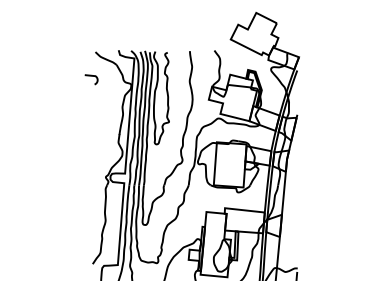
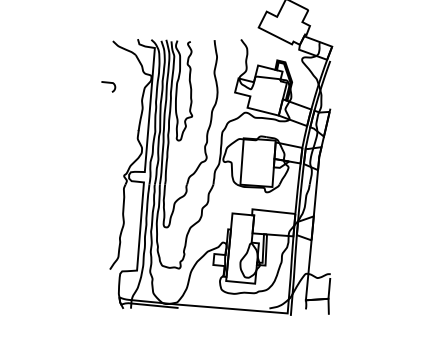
curve: (91, 76) -> (108, 83), moved

